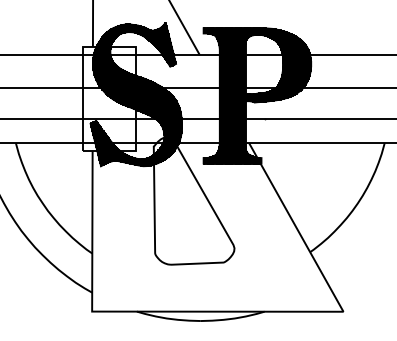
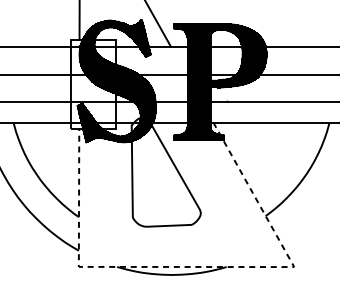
line: (233, 311) -> (199, 266), solid -> dashed

